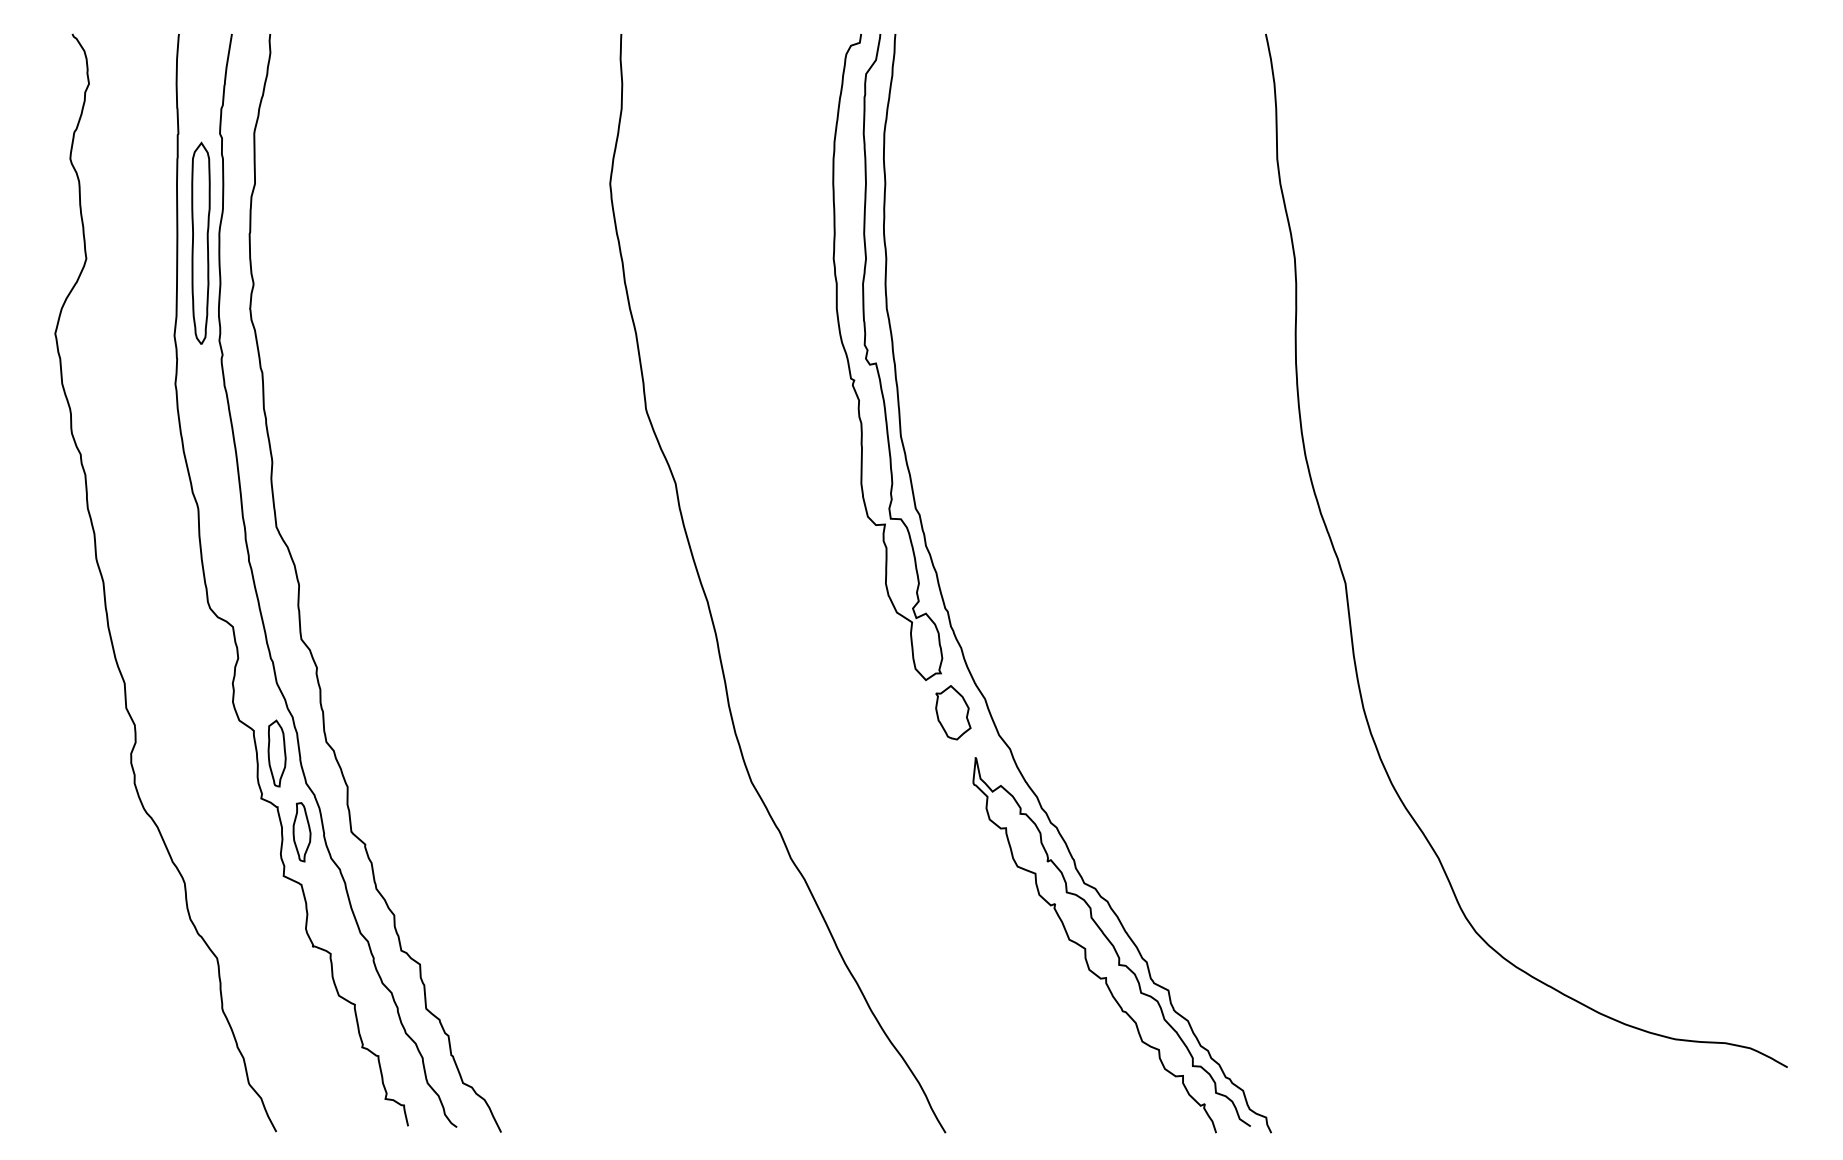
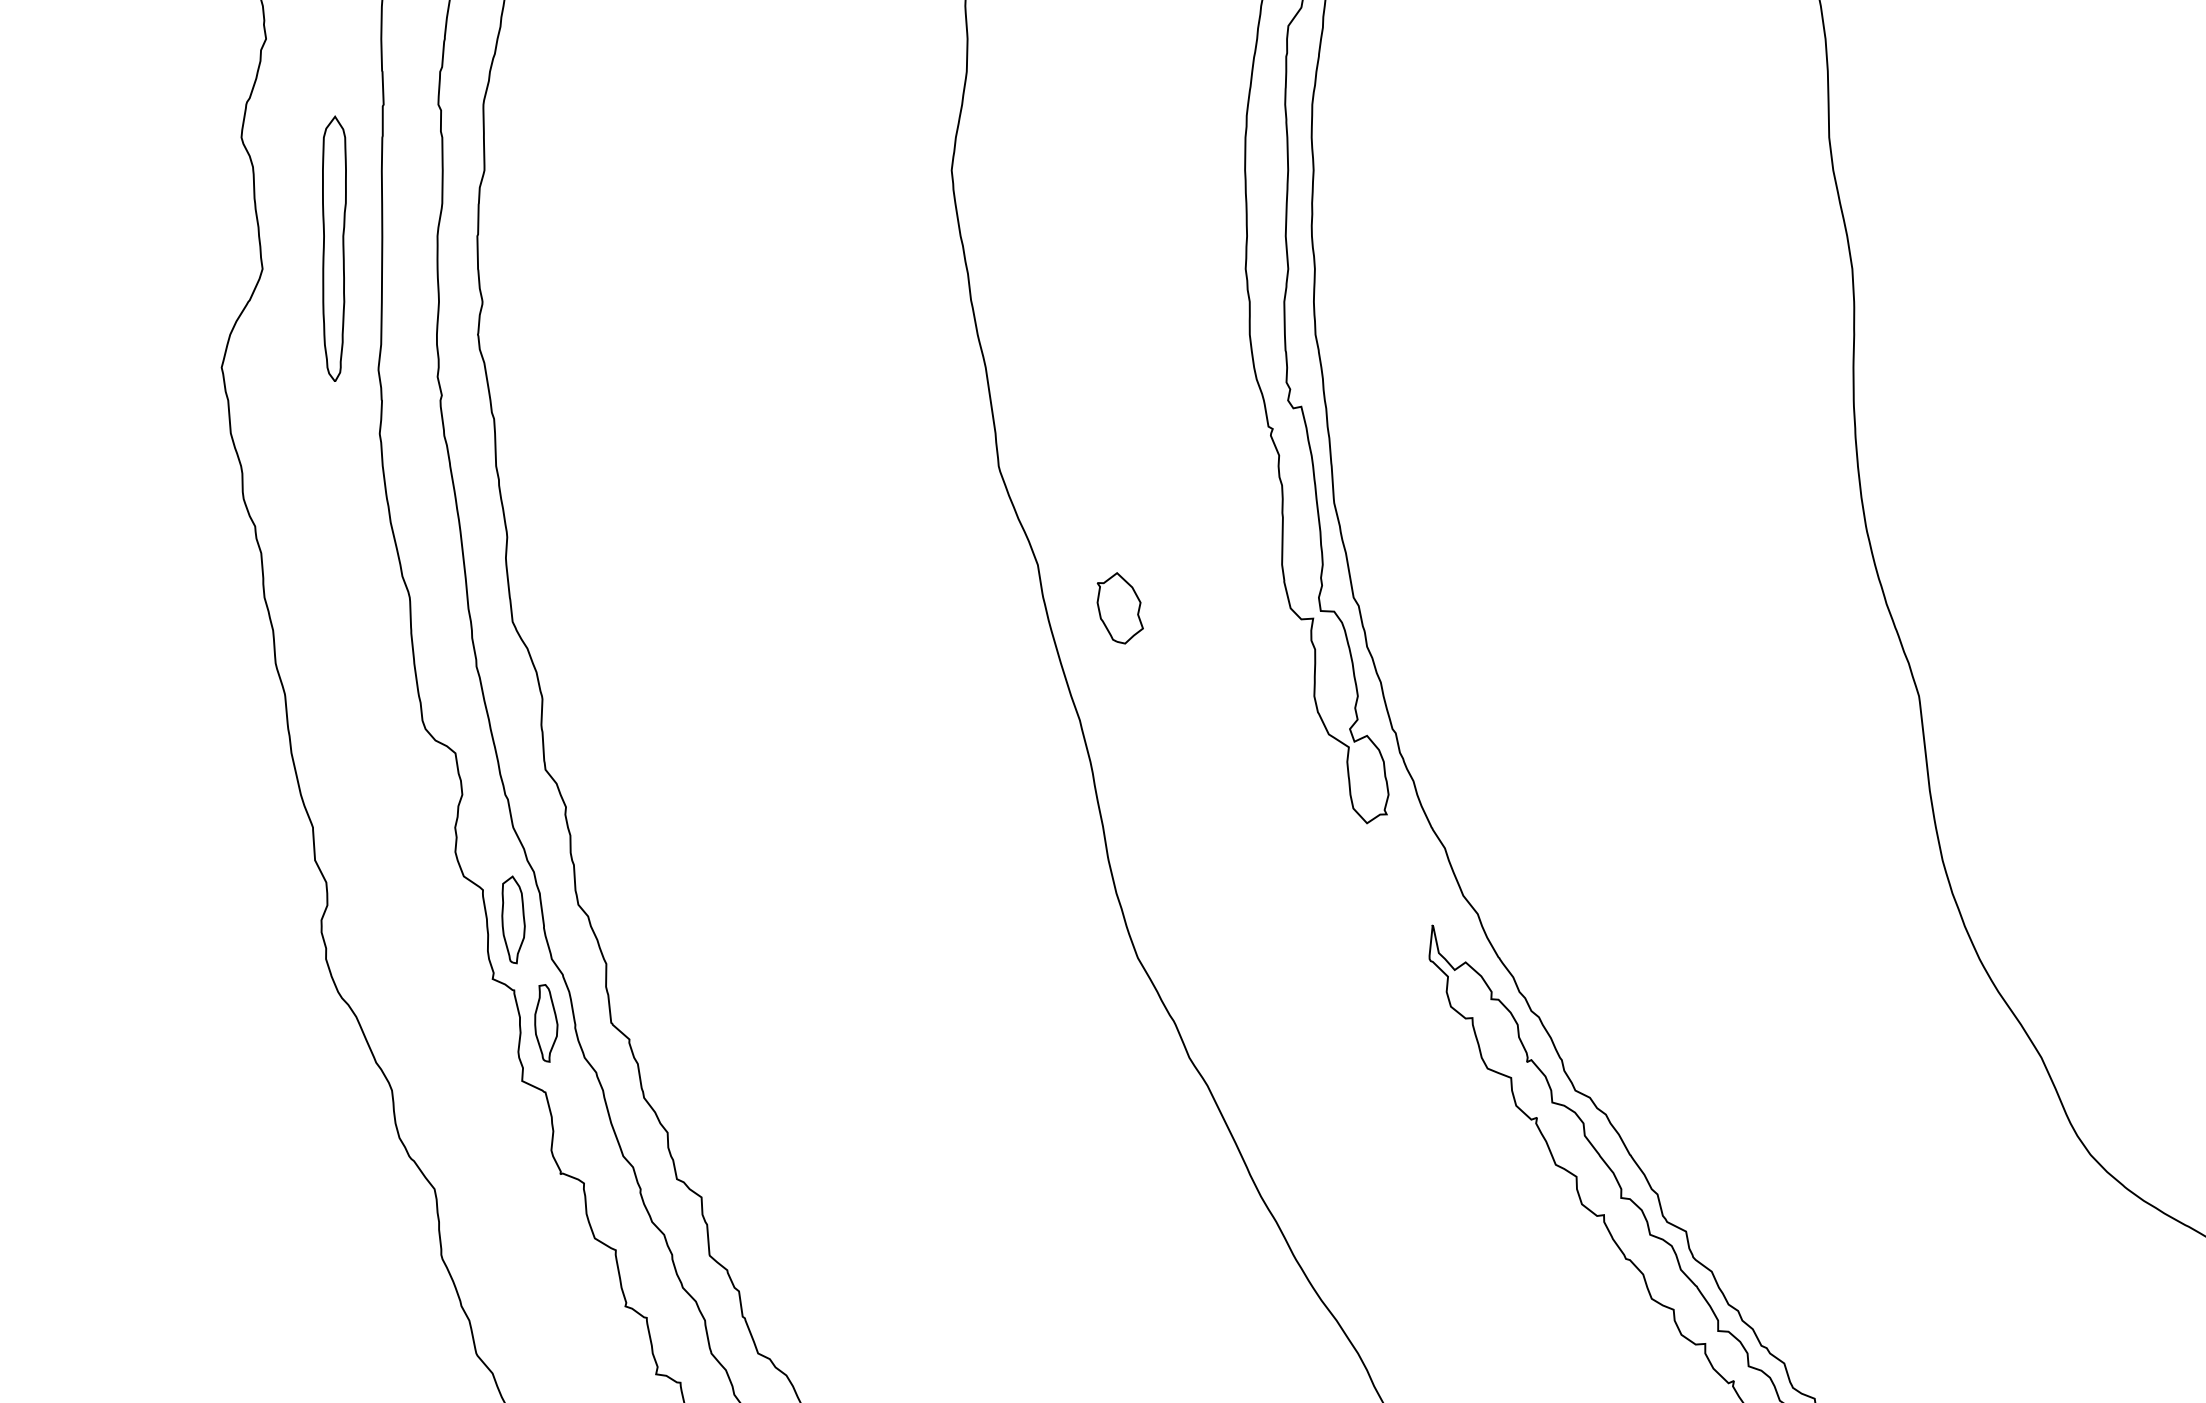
part: (200, 242) -> (333, 247), moved
part: (953, 712) -> (1120, 608), moved

